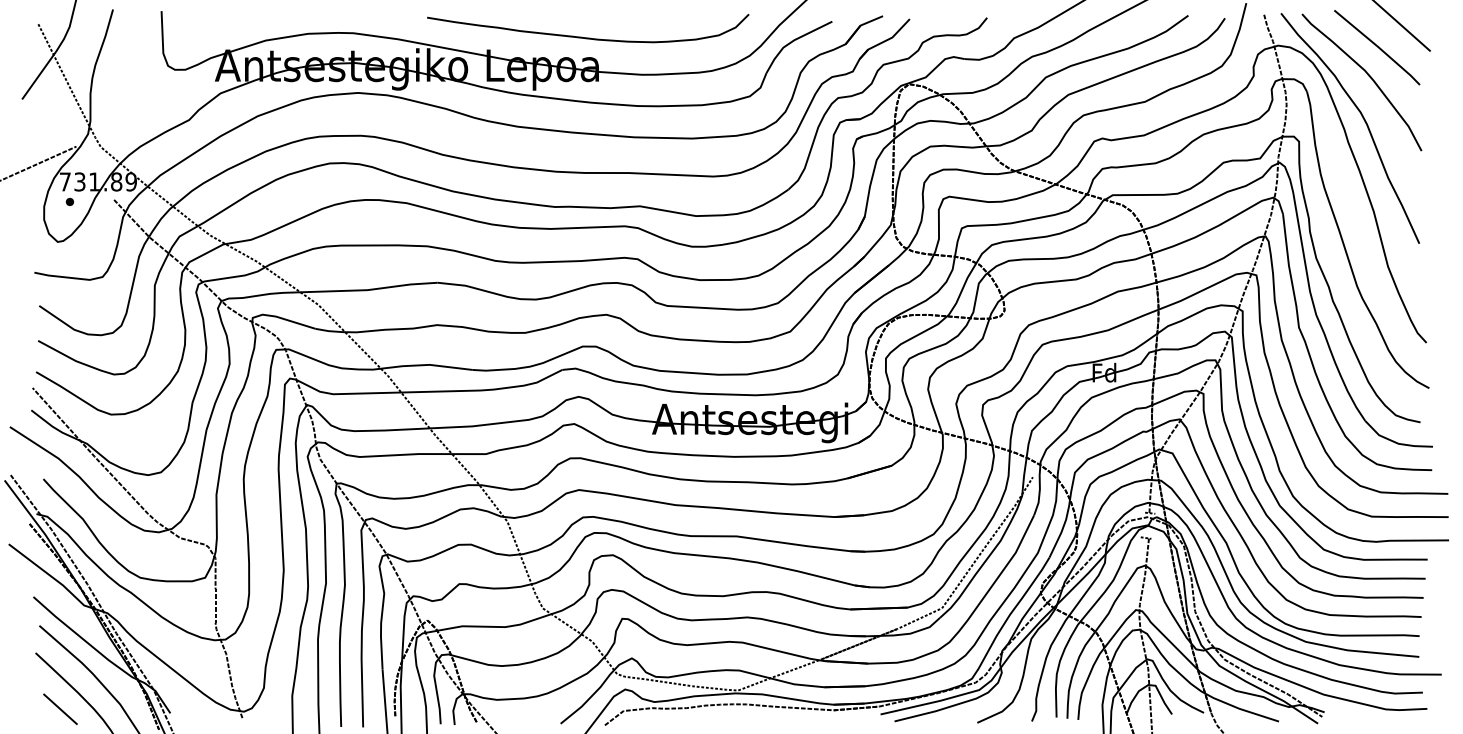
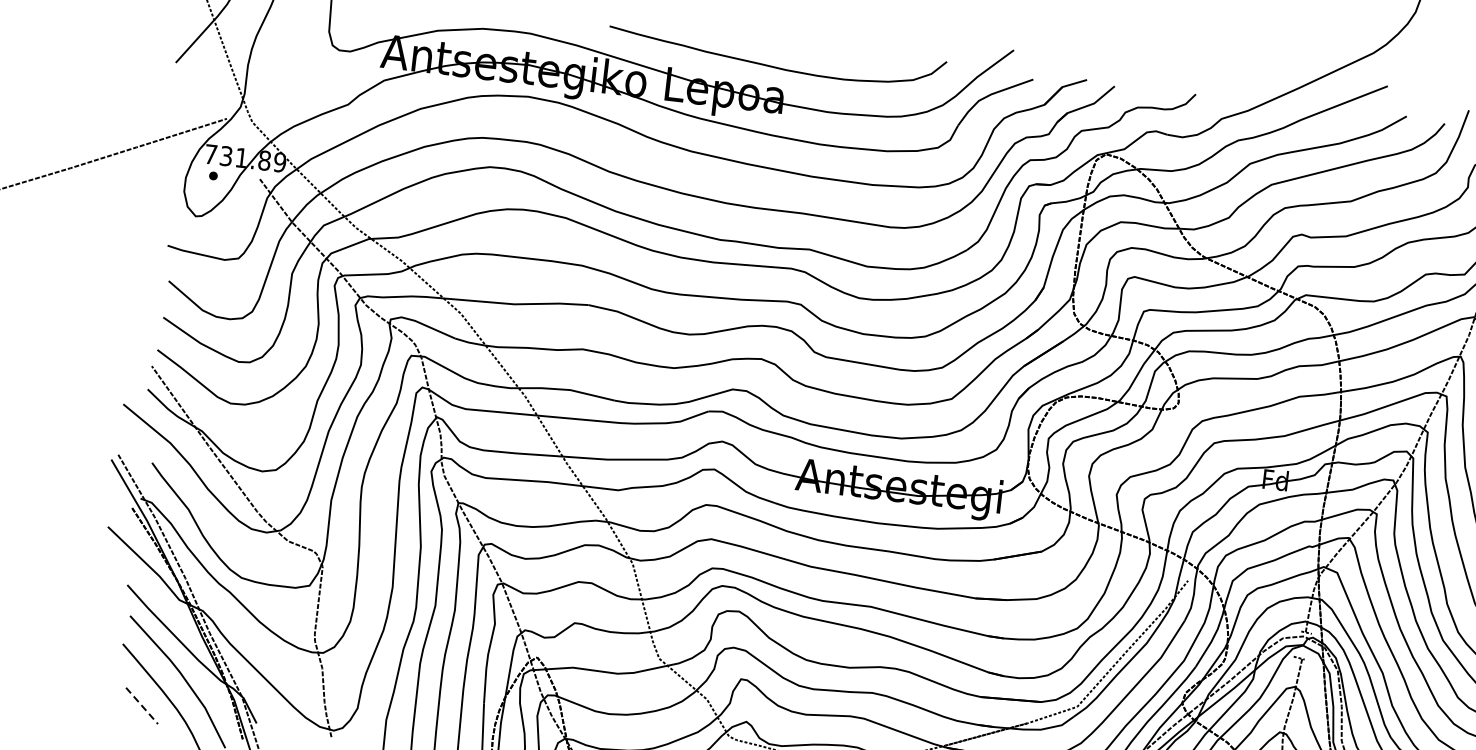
line: (60, 709) -> (142, 706), solid -> dashed

